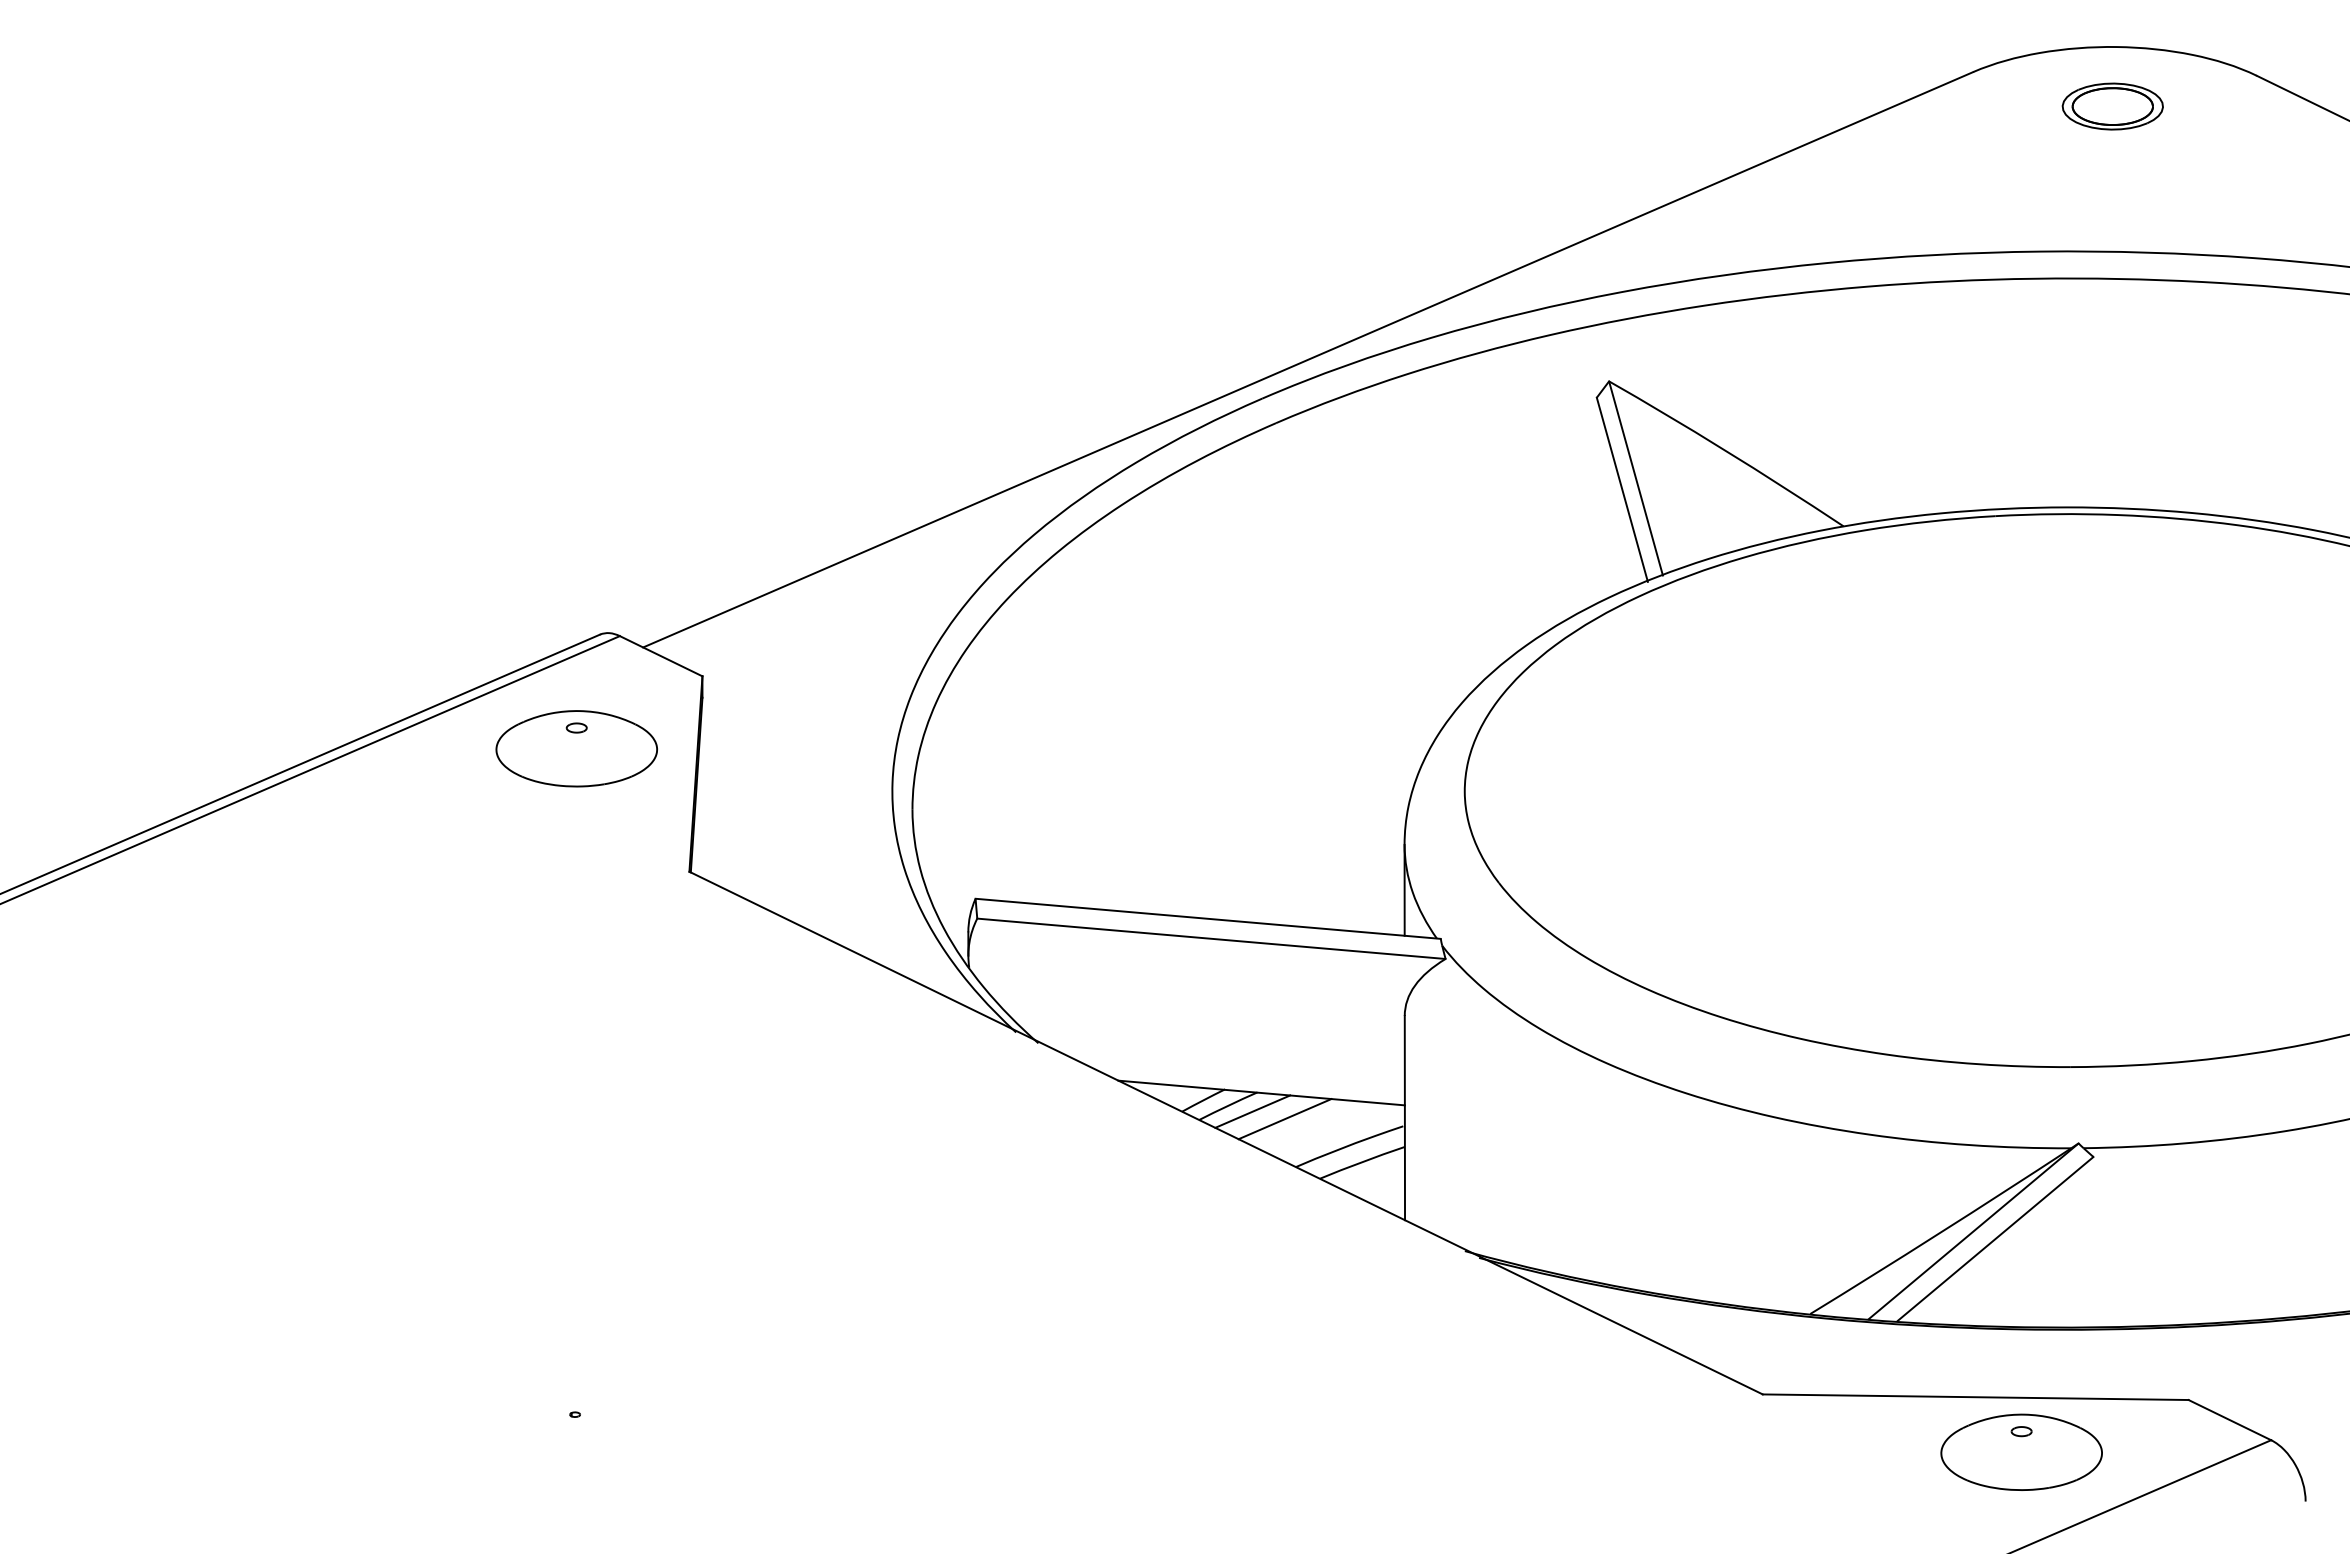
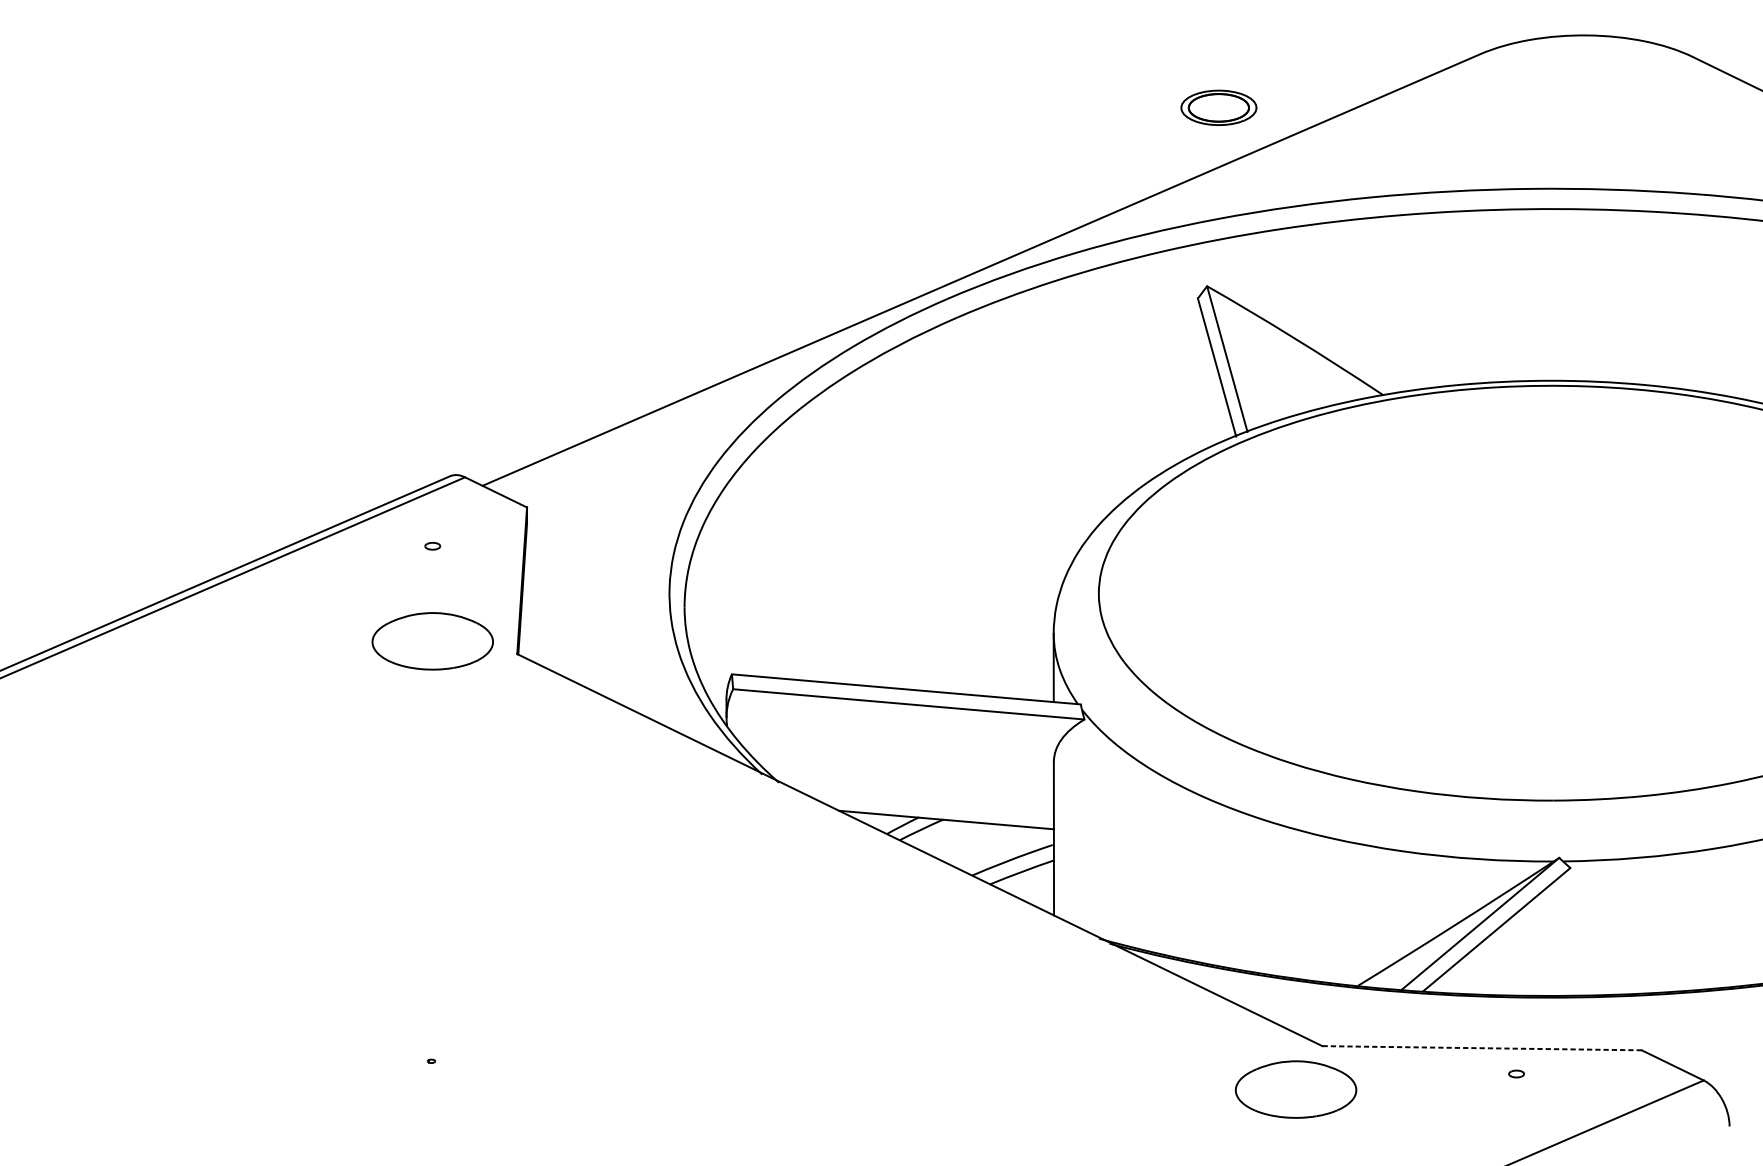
part: (2112, 106) -> (1218, 107), moved
part: (576, 748) -> (432, 641), moved
line: (1252, 1111) -> (939, 833), removed
line: (1284, 1119) -> (963, 839), removed
line: (1975, 1397) -> (1481, 1048), solid -> dashed
part: (2021, 1451) -> (1295, 1088), moved

